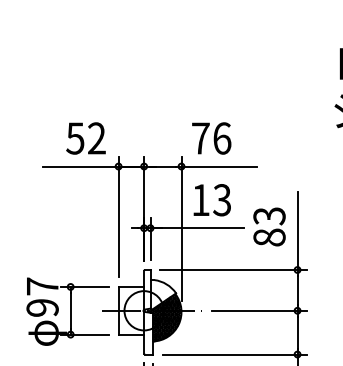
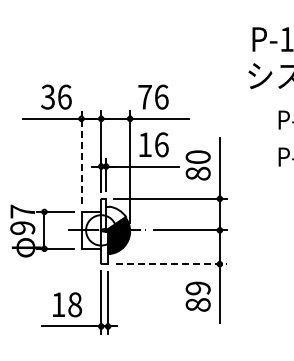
text: (86, 137) -> (56, 96), 52 -> 36
text: (222, 199) -> (161, 144), 13 -> 16
line: (118, 216) -> (81, 157), solid -> dashed
text: (268, 216) -> (197, 157), 83 -> 80
line: (234, 354) -> (171, 264), solid -> dashed

